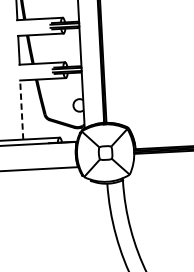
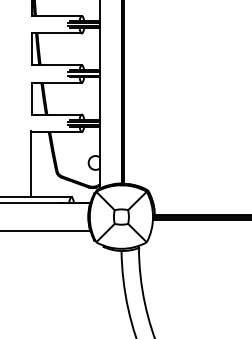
line: (21, 108) -> (31, 163), dashed -> solid

